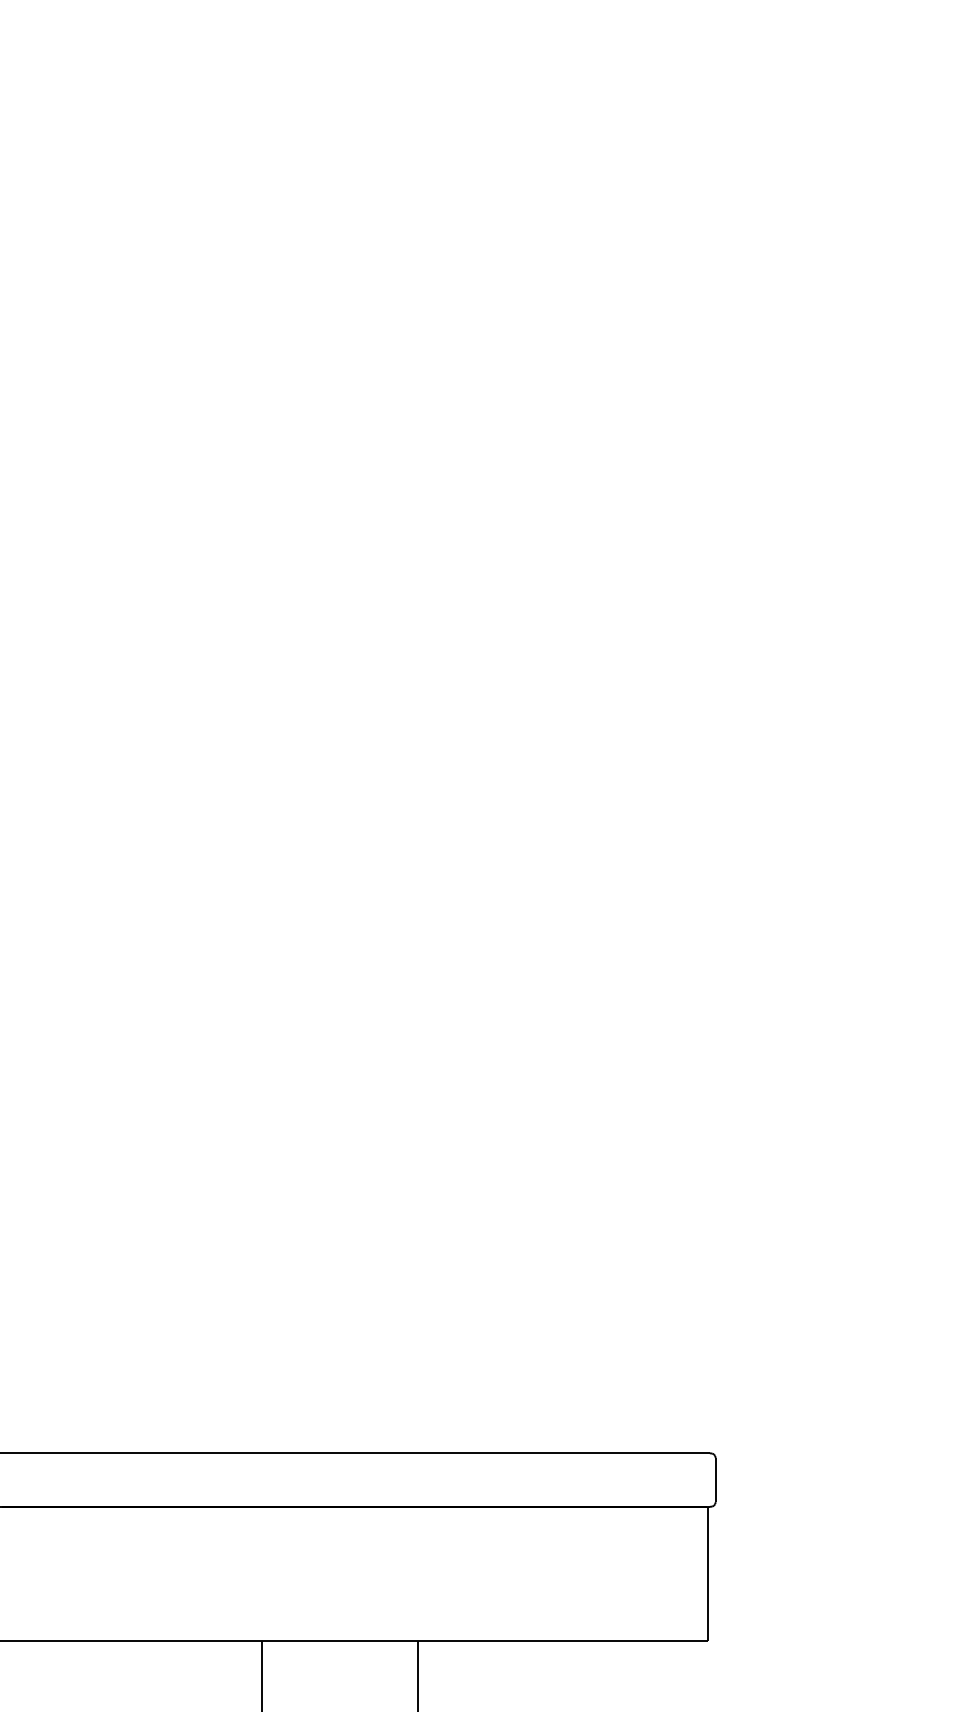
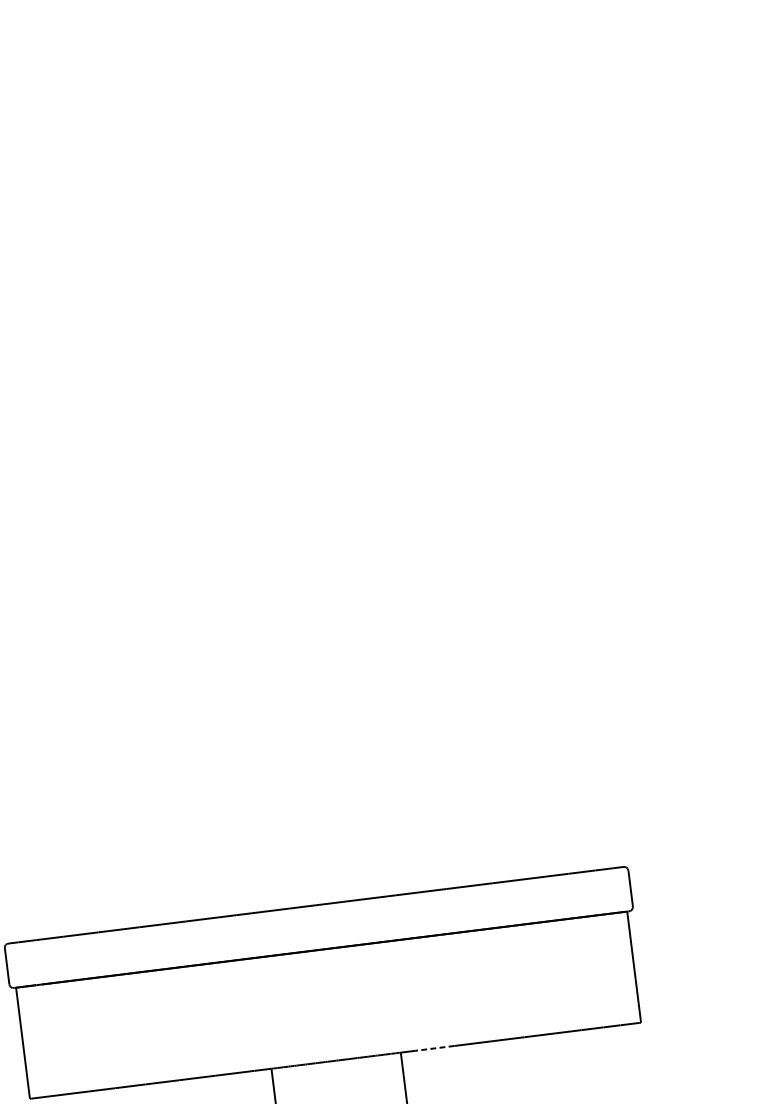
line: (459, 1640) -> (434, 1048), solid -> dashed

